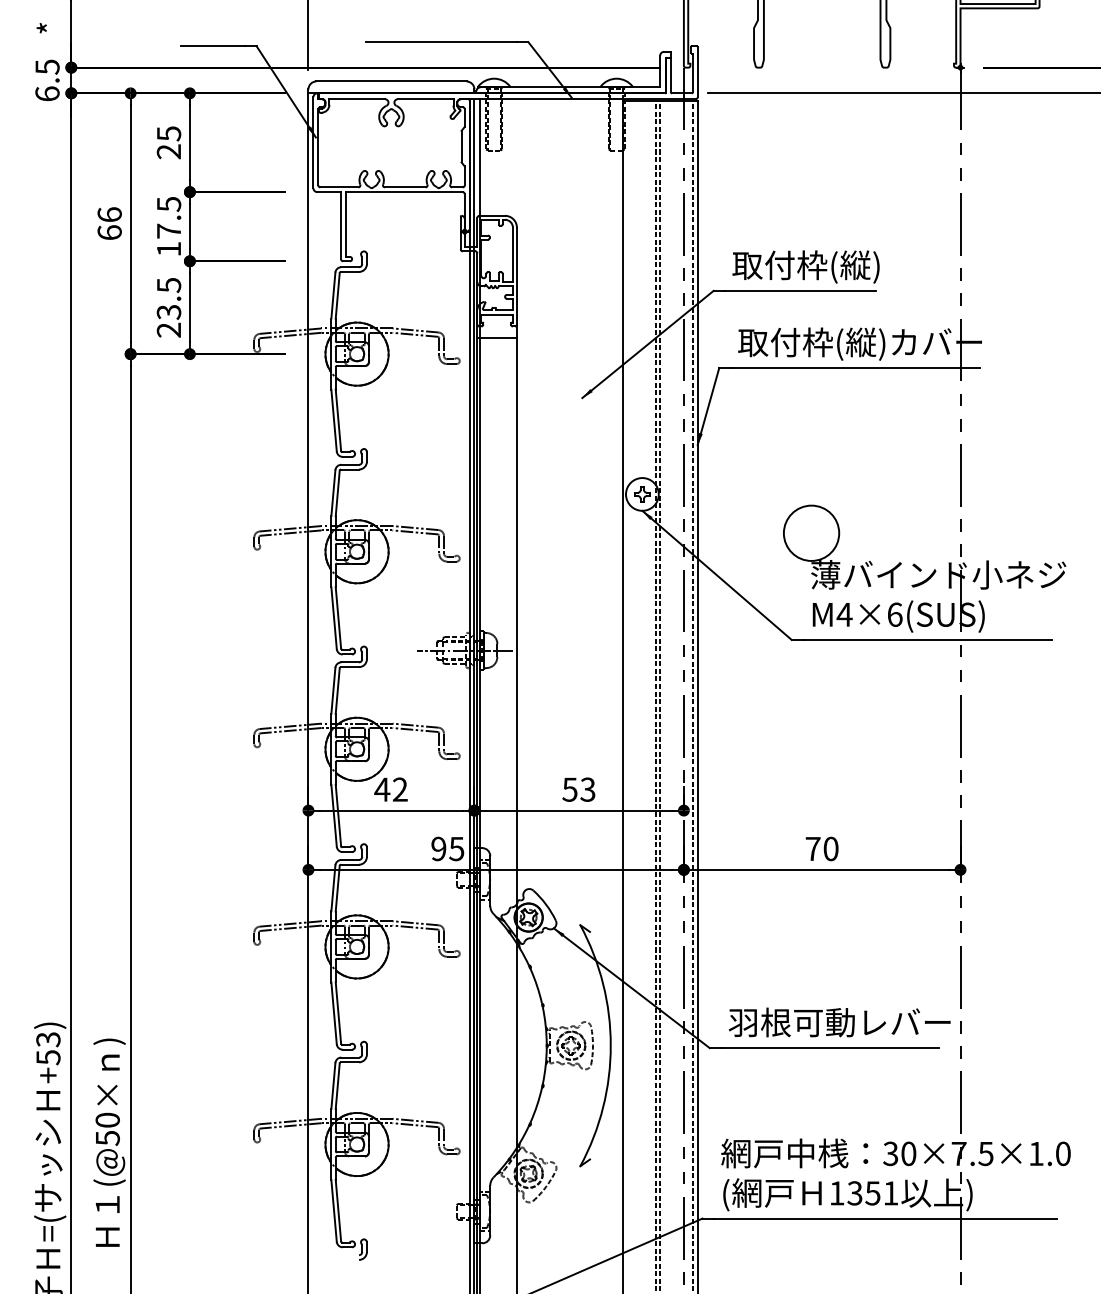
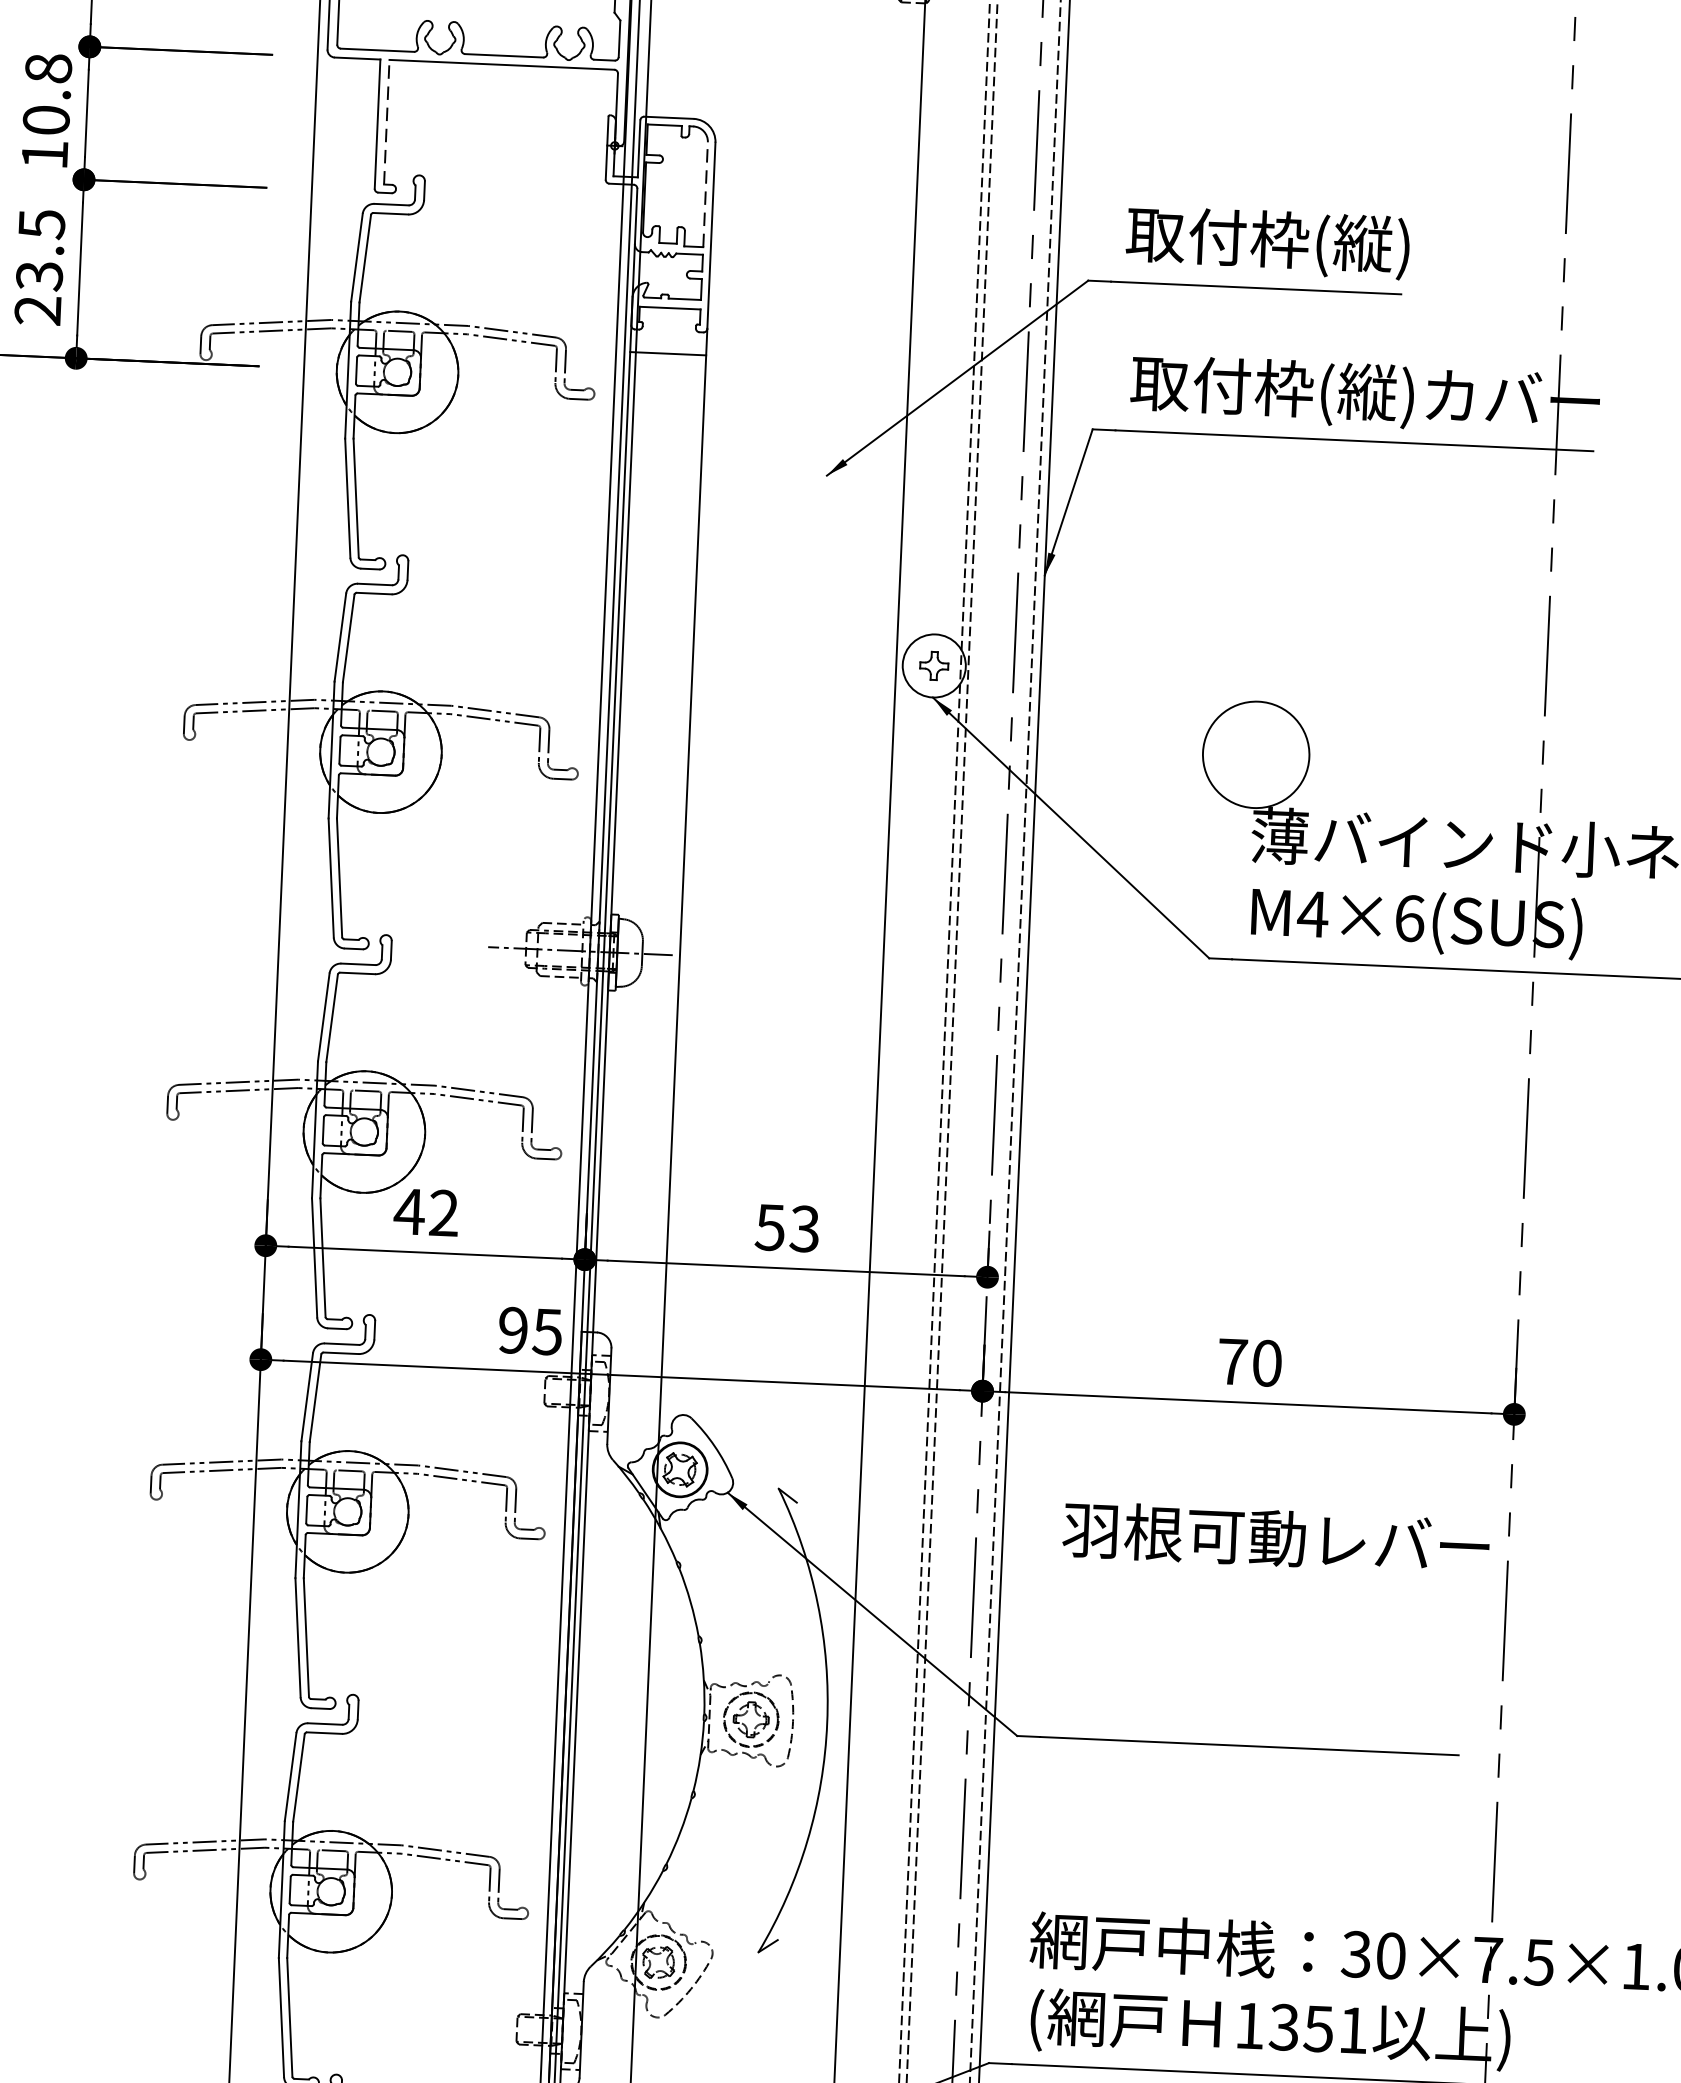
text: (168, 217) -> (46, 93), 17.5 -> 10.8
line: (345, 224) -> (386, 122), solid -> dashed
line: (512, 254) -> (704, 193), solid -> dashed
text: (839, 1022) -> (1275, 1538), moved

